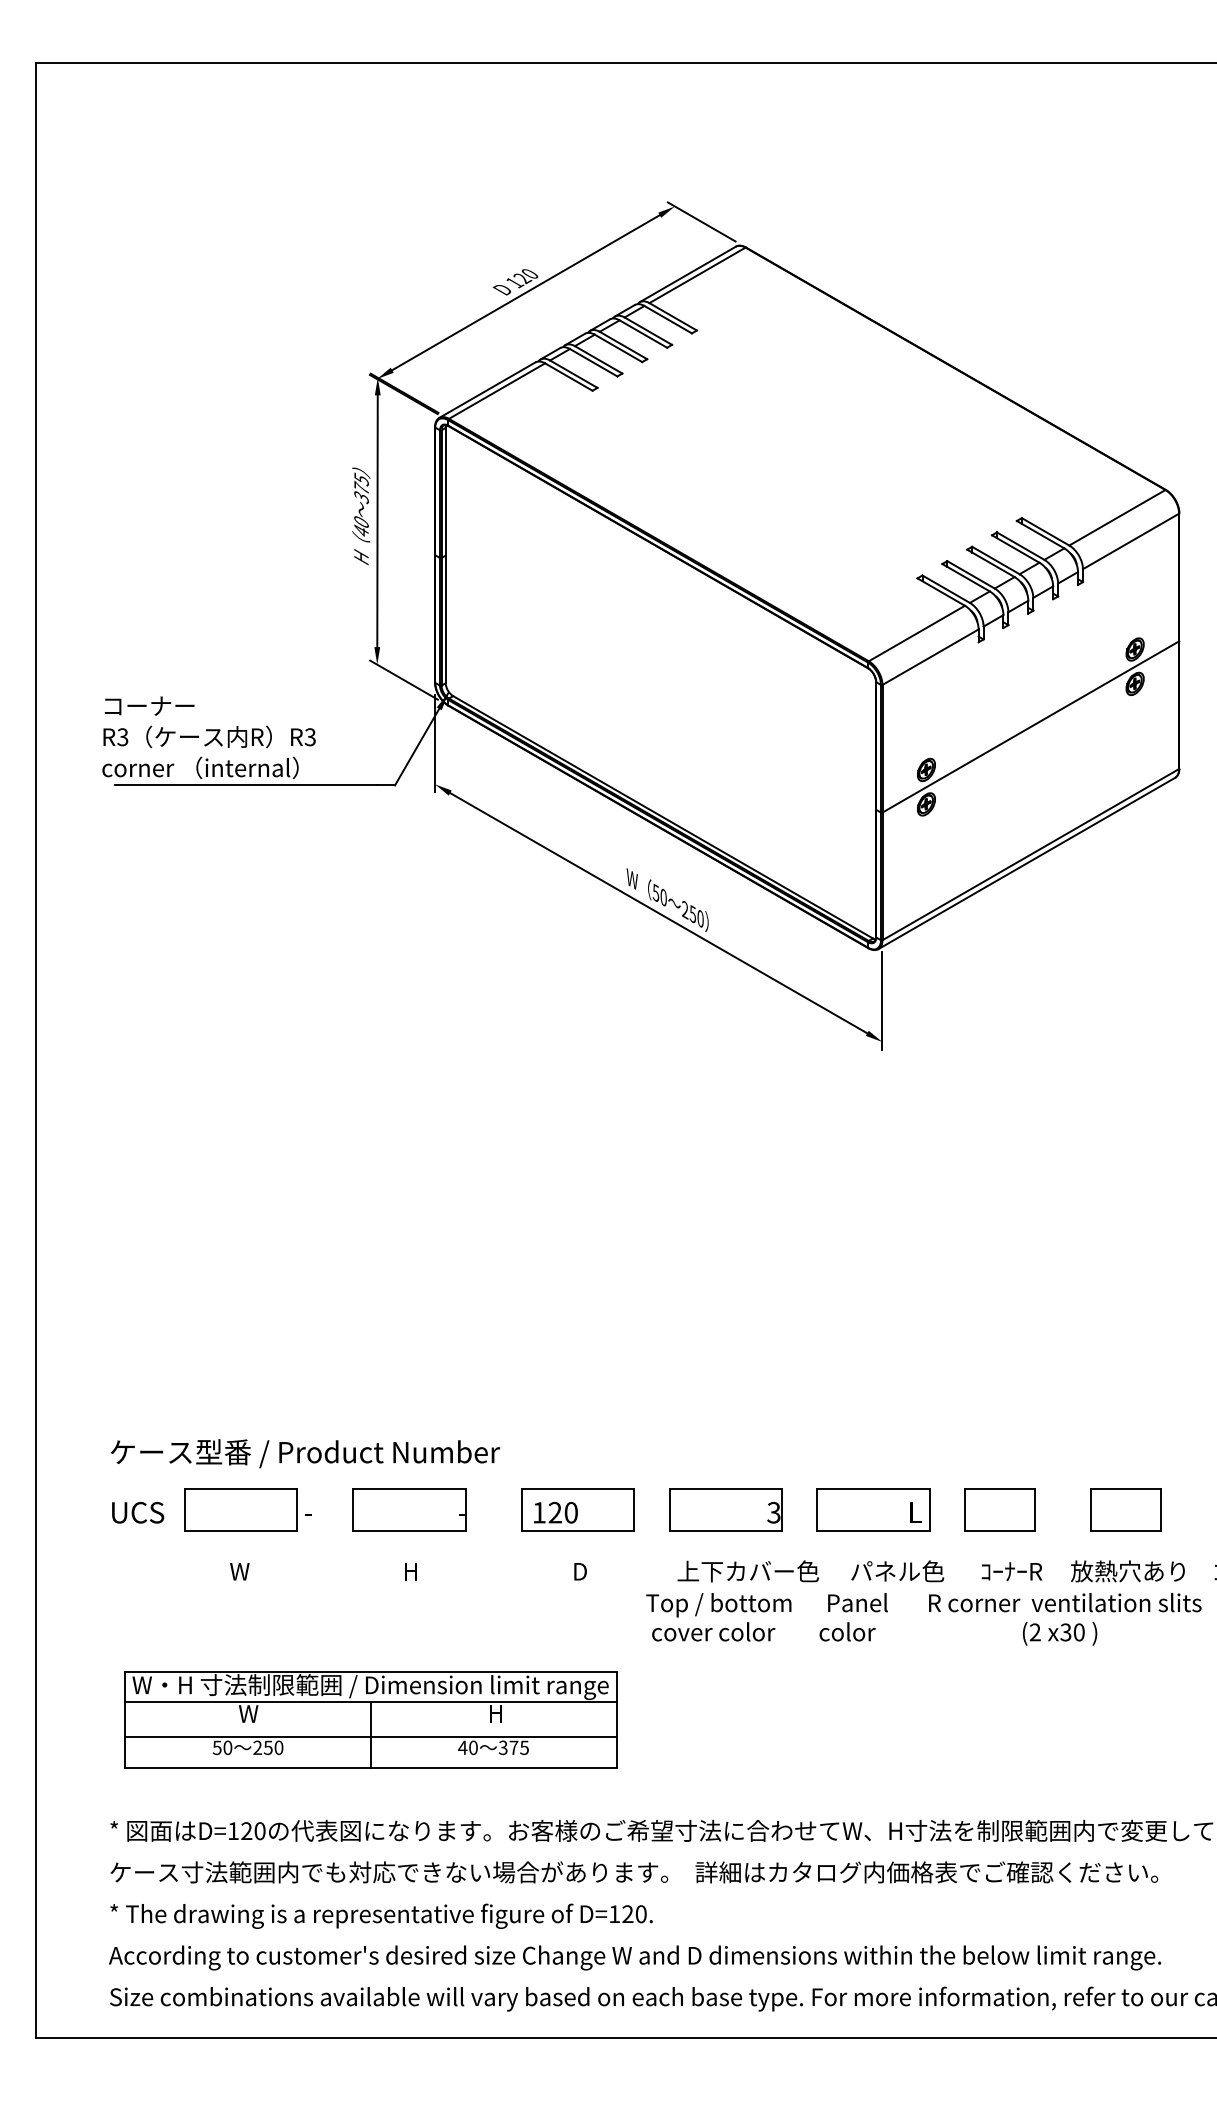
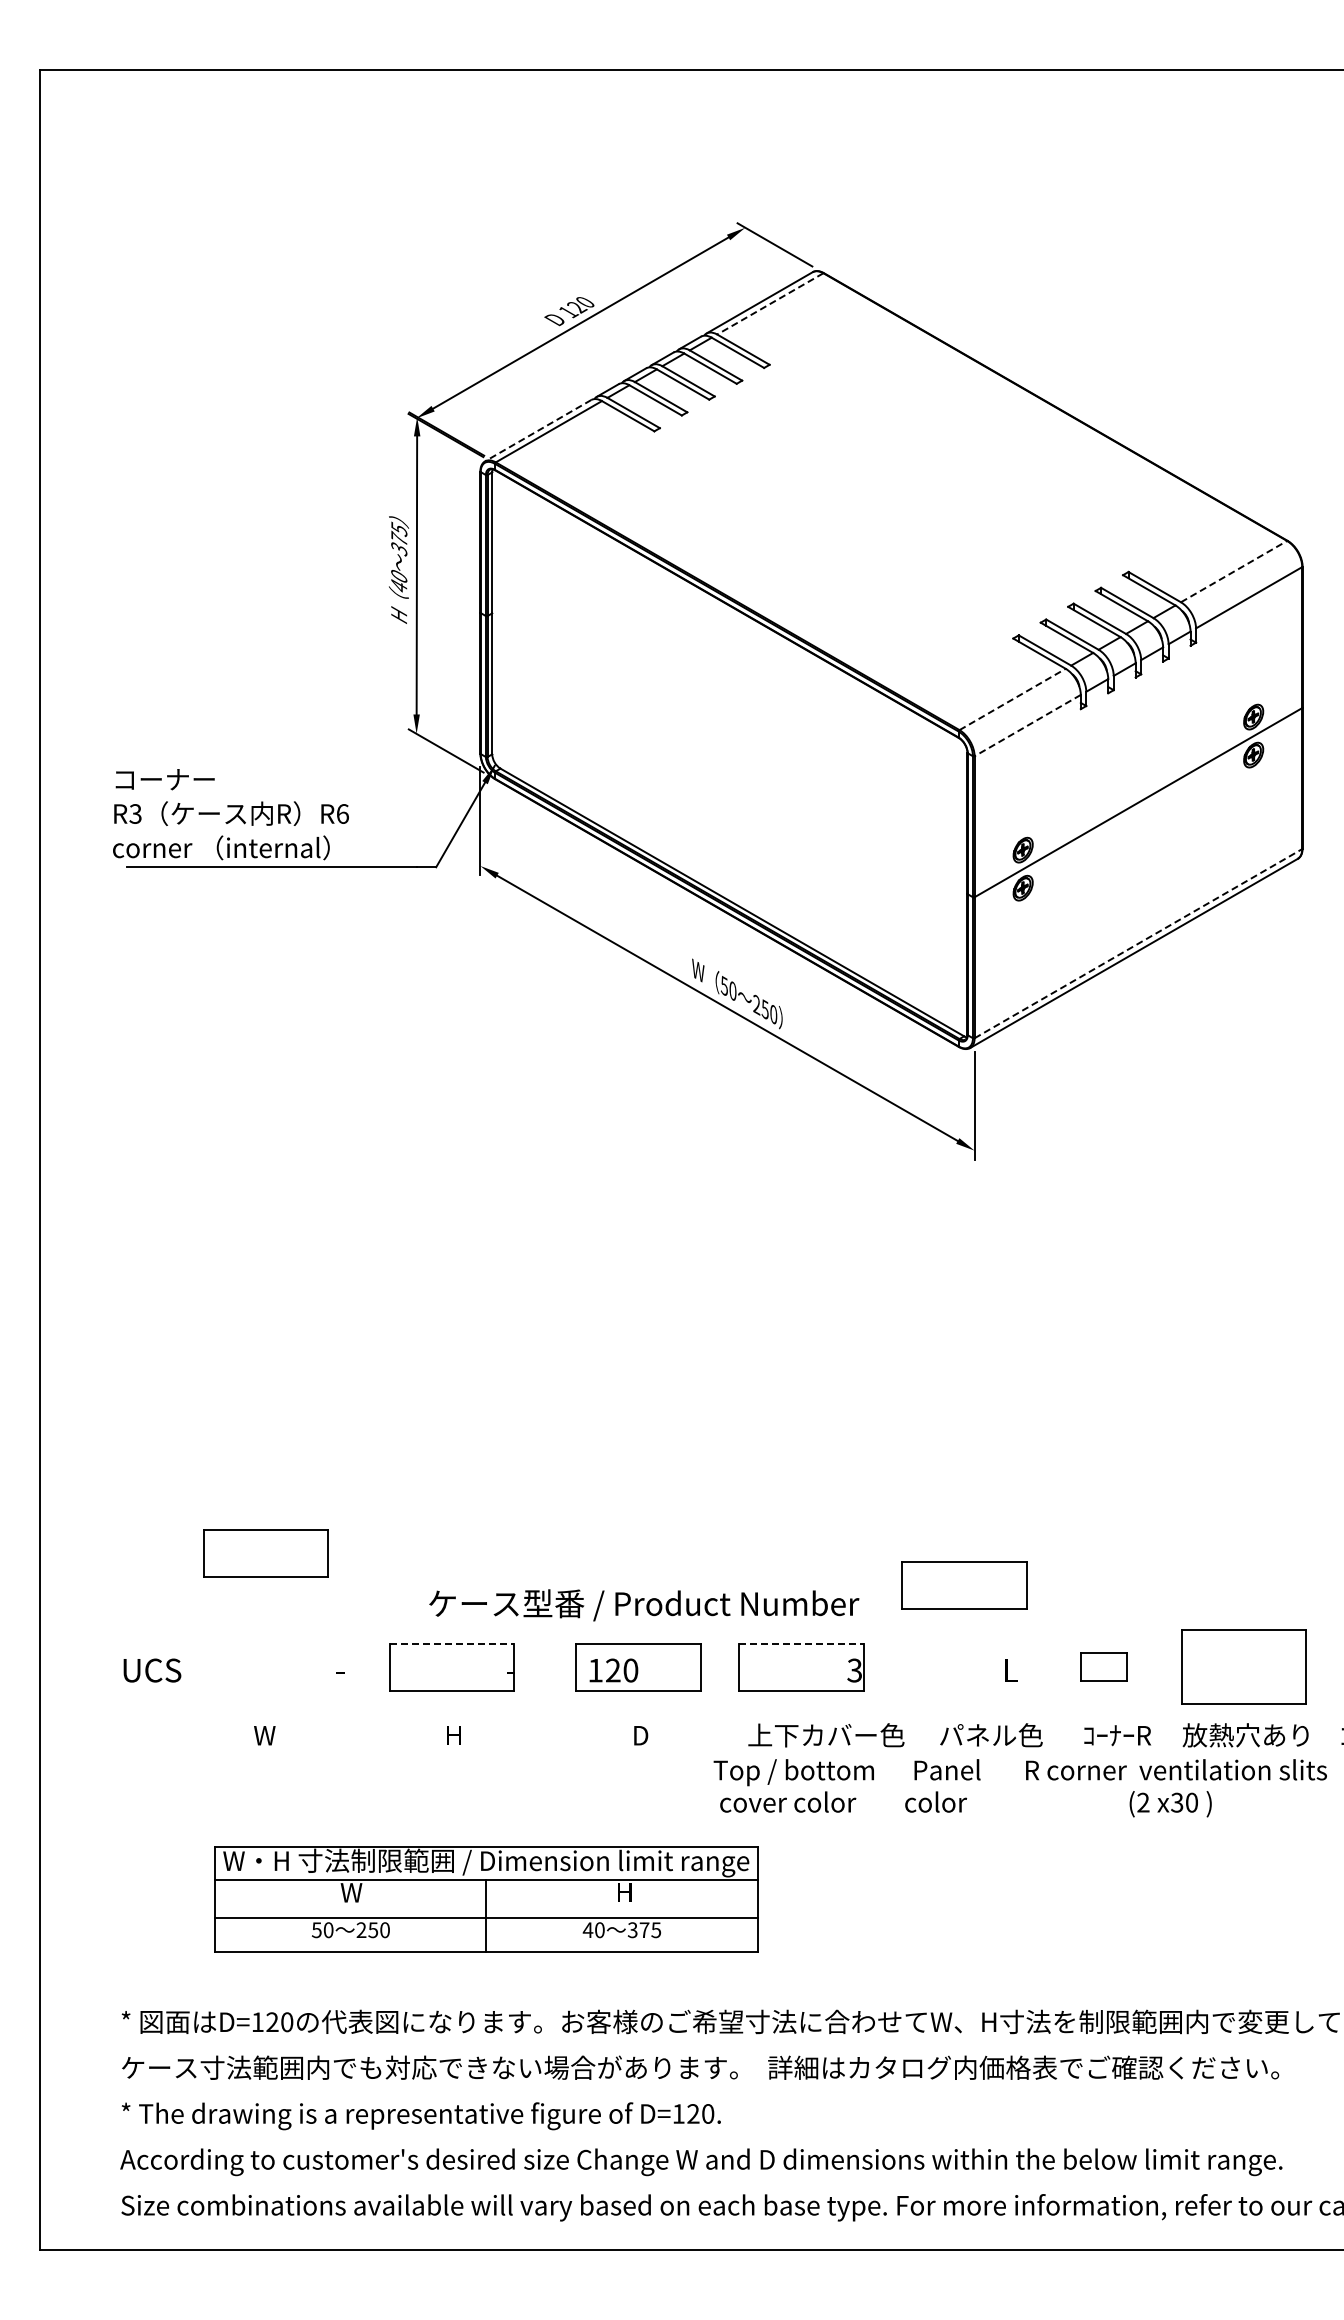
line: (696, 275) -> (769, 304), solid -> dashed
line: (486, 390) -> (537, 430), solid -> dashed
line: (1117, 517) -> (1234, 571), solid -> dashed
line: (917, 633) -> (1013, 699), solid -> dashed
line: (930, 657) -> (1027, 725), solid -> dashed
text: (310, 736) -> (342, 813), R3 -> R6
line: (1030, 854) -> (1138, 943), solid -> dashed
text: (305, 1453) -> (644, 1605), moved
line: (409, 1488) -> (452, 1643), solid -> dashed
line: (725, 1488) -> (801, 1643), solid -> dashed
part: (240, 1509) -> (265, 1553), moved
part: (873, 1509) -> (964, 1585), moved
part: (999, 1509) -> (1103, 1667), size x0.6
part: (1125, 1509) -> (1243, 1667), size x1.6
part: (370, 1720) -> (486, 1899), moved

